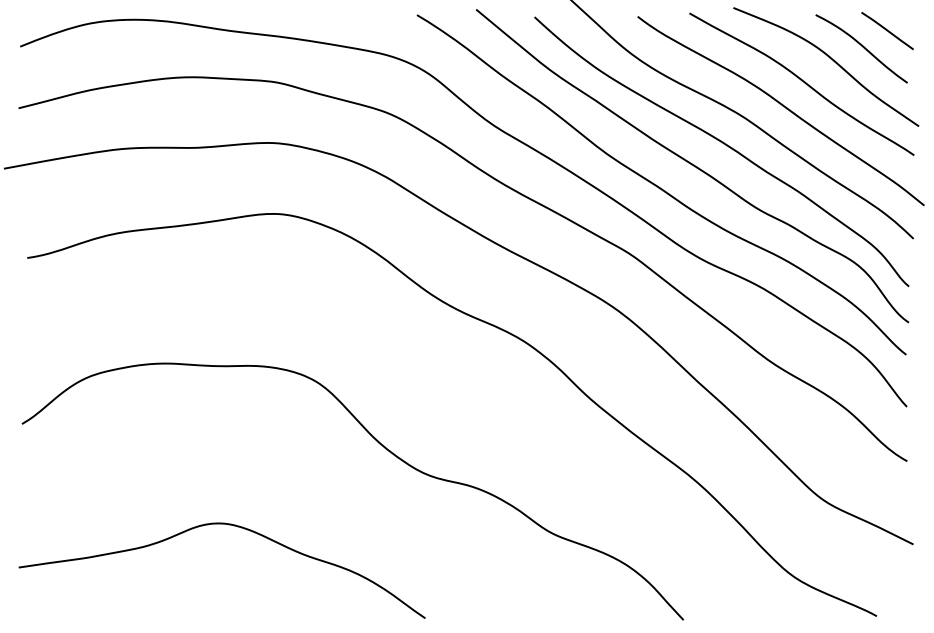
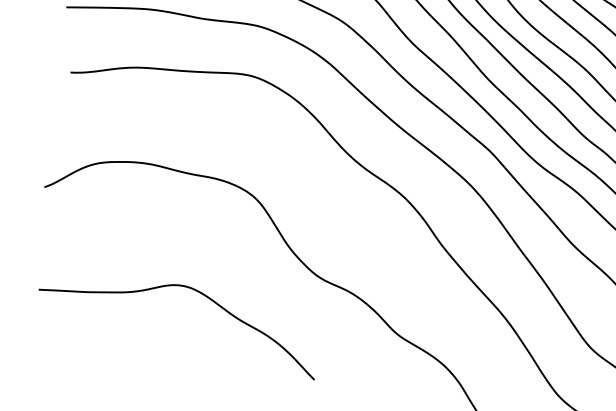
curve: (228, 525) -> (190, 288), moved

